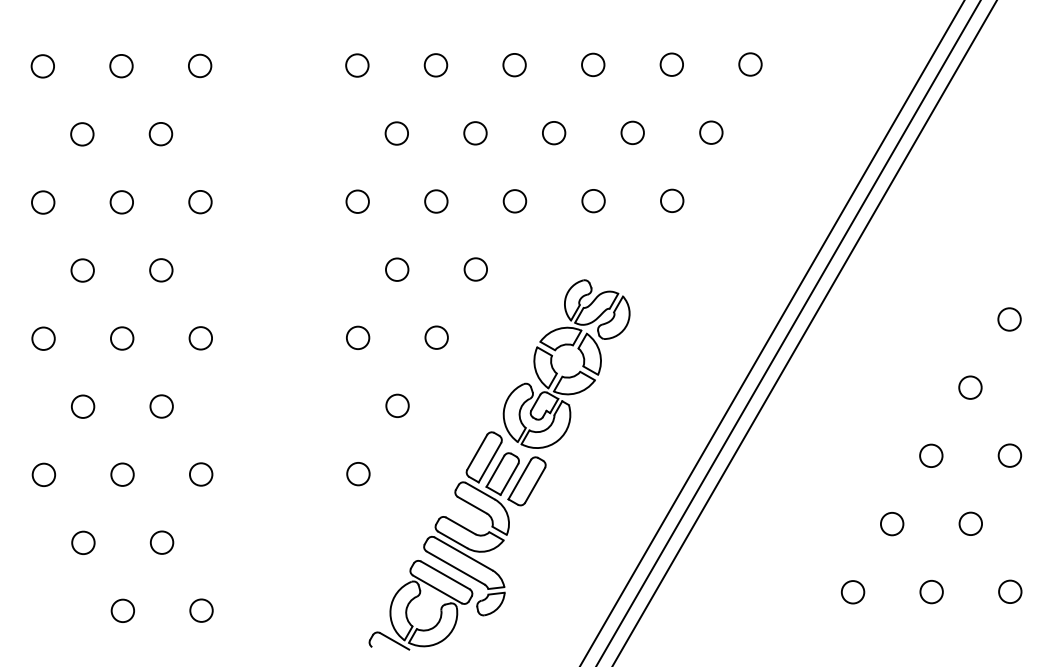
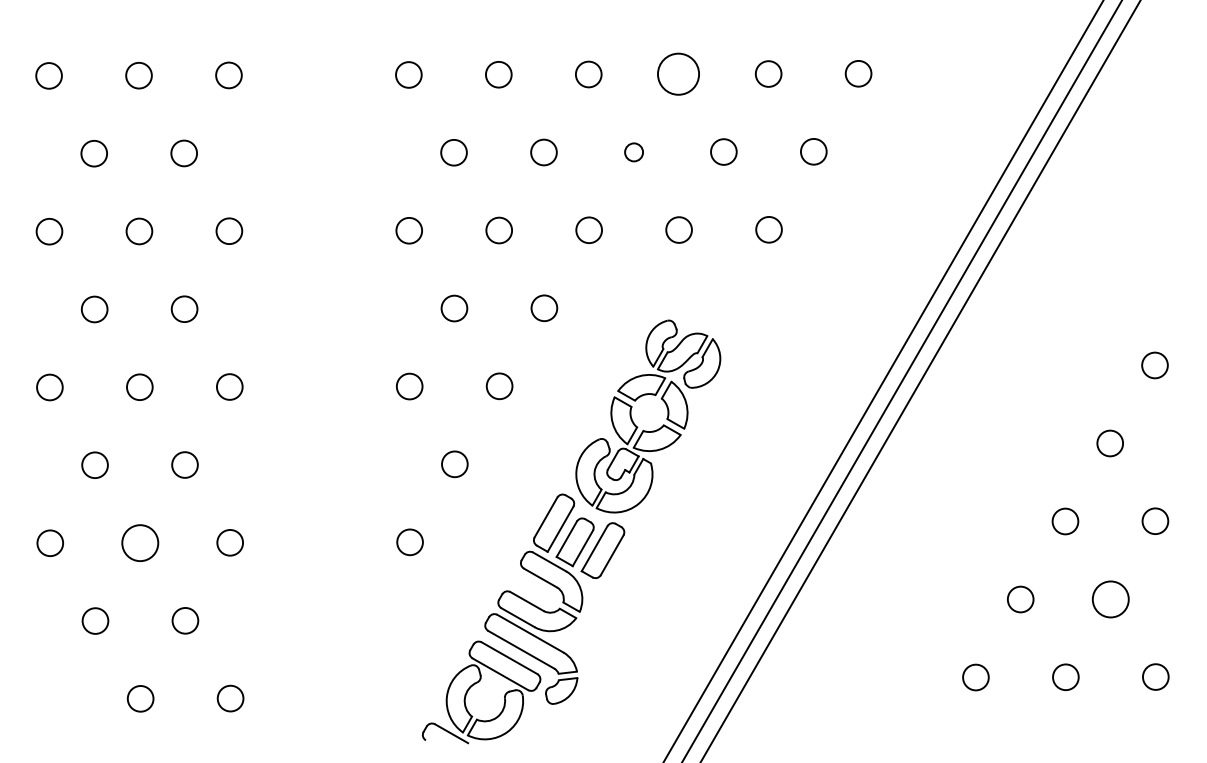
circle: (593, 64) -> (679, 73), size x1.6
circle: (554, 133) -> (634, 152), size x0.7
circle: (122, 474) -> (140, 542), size x1.4
circle: (970, 523) -> (1110, 598), size x1.4

